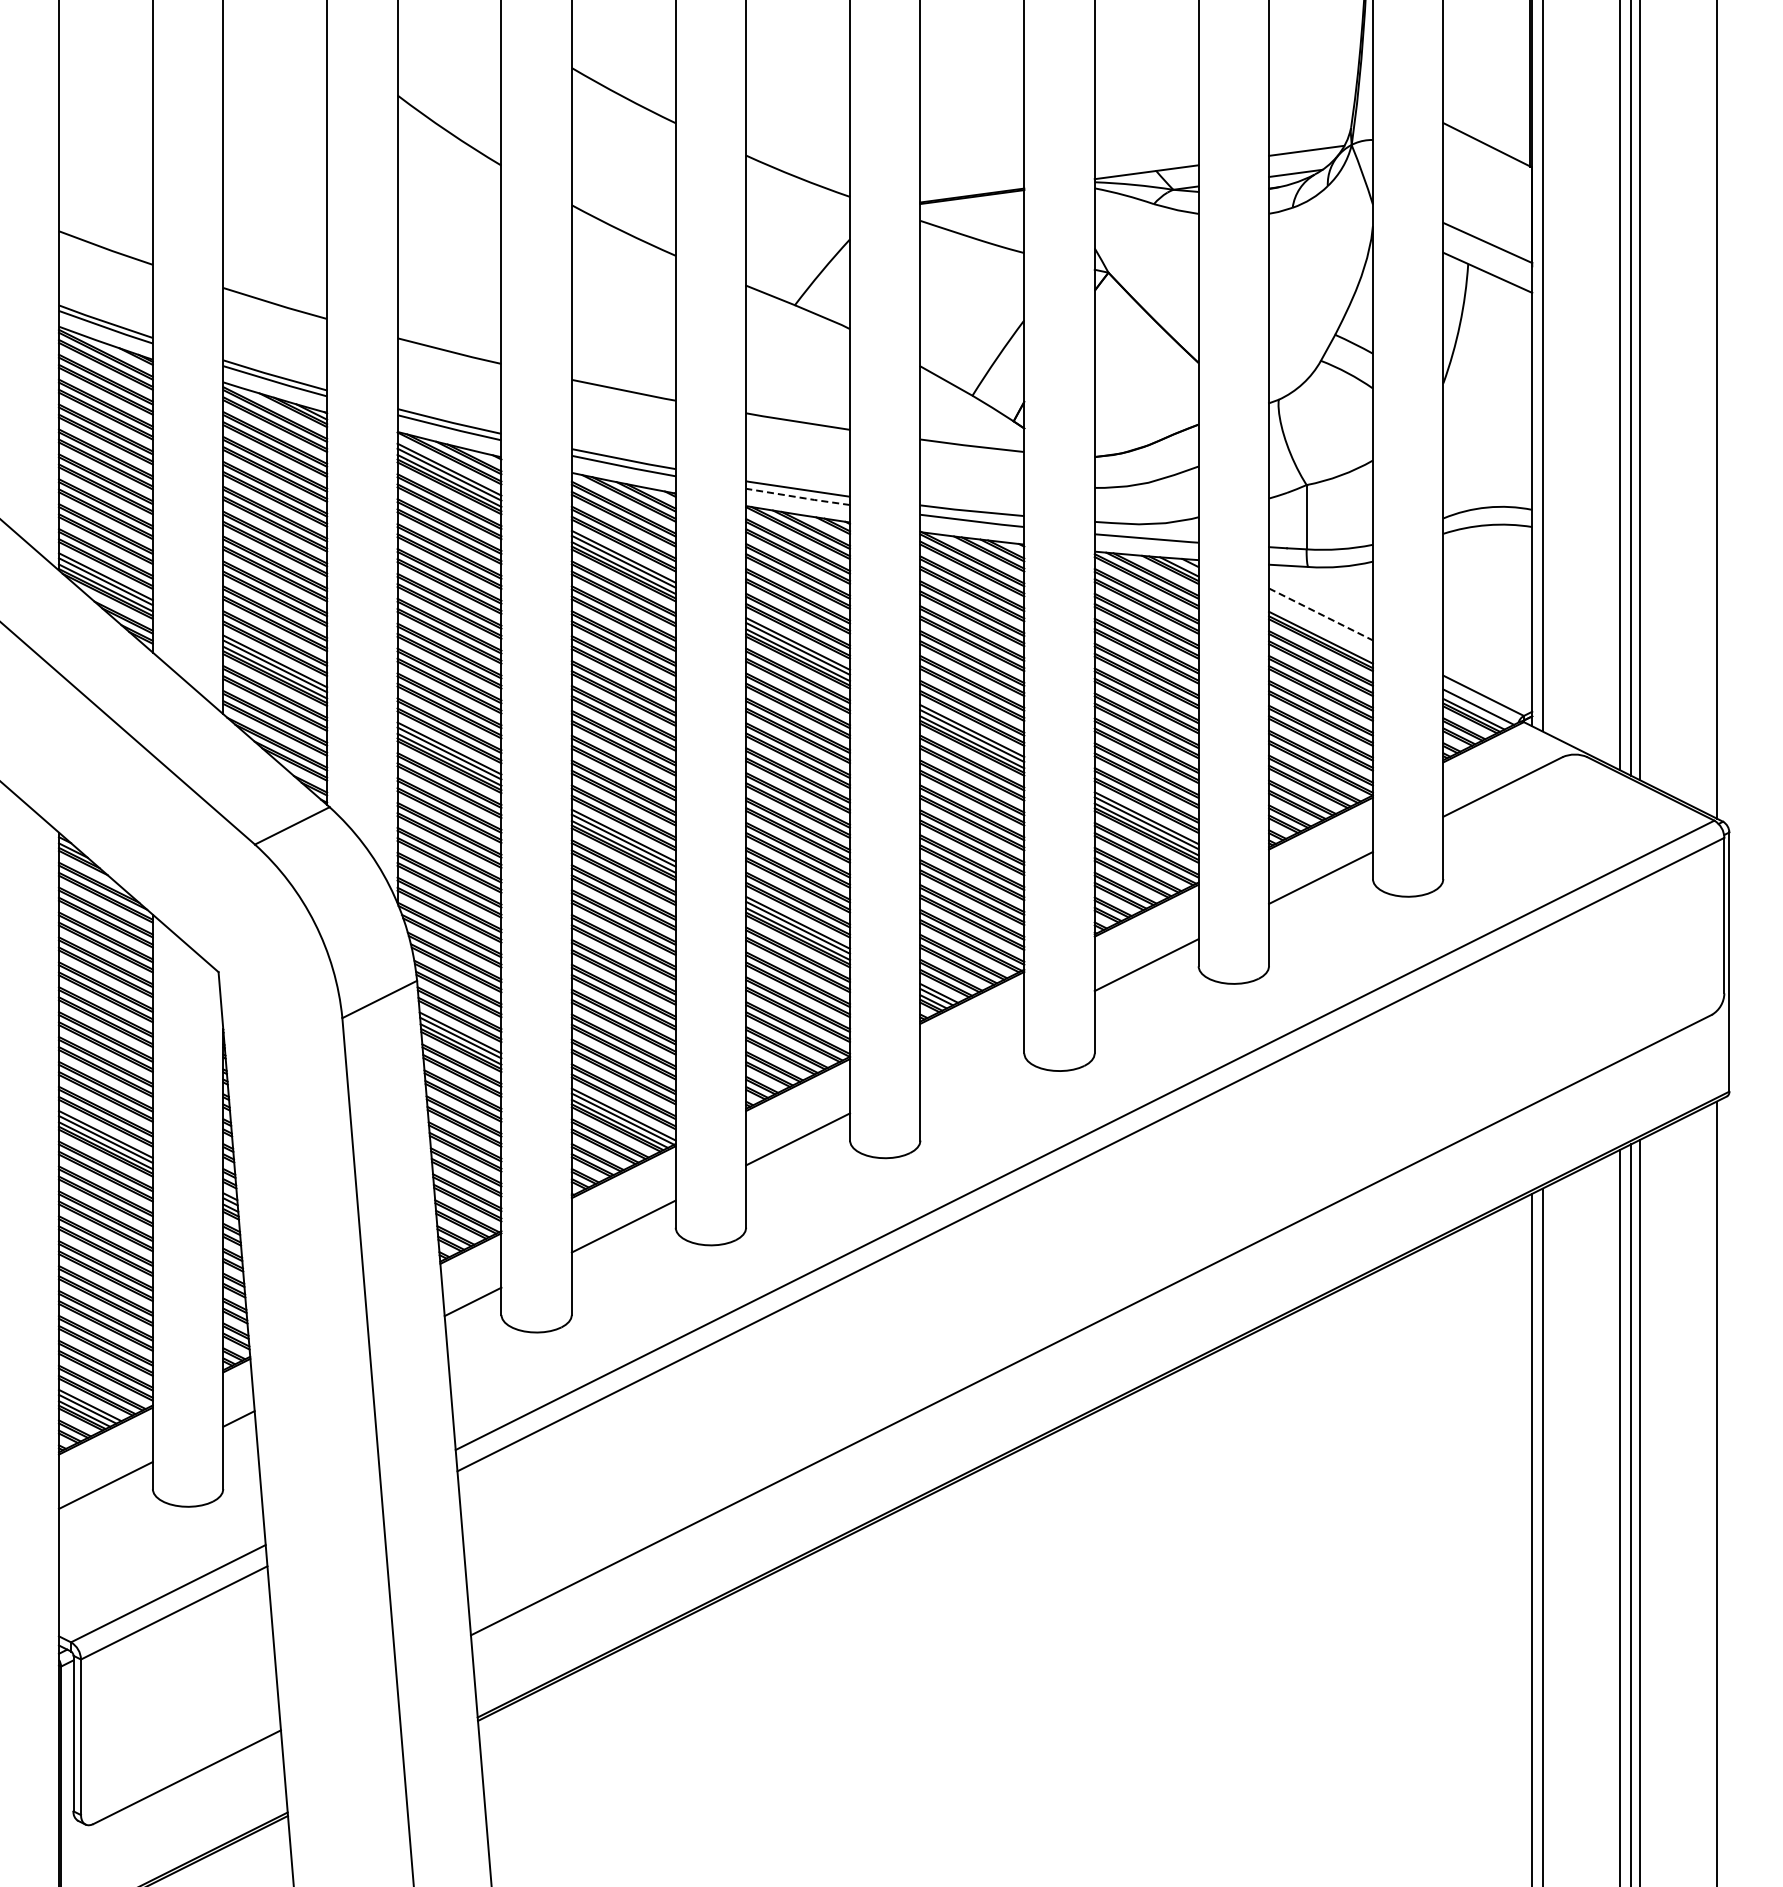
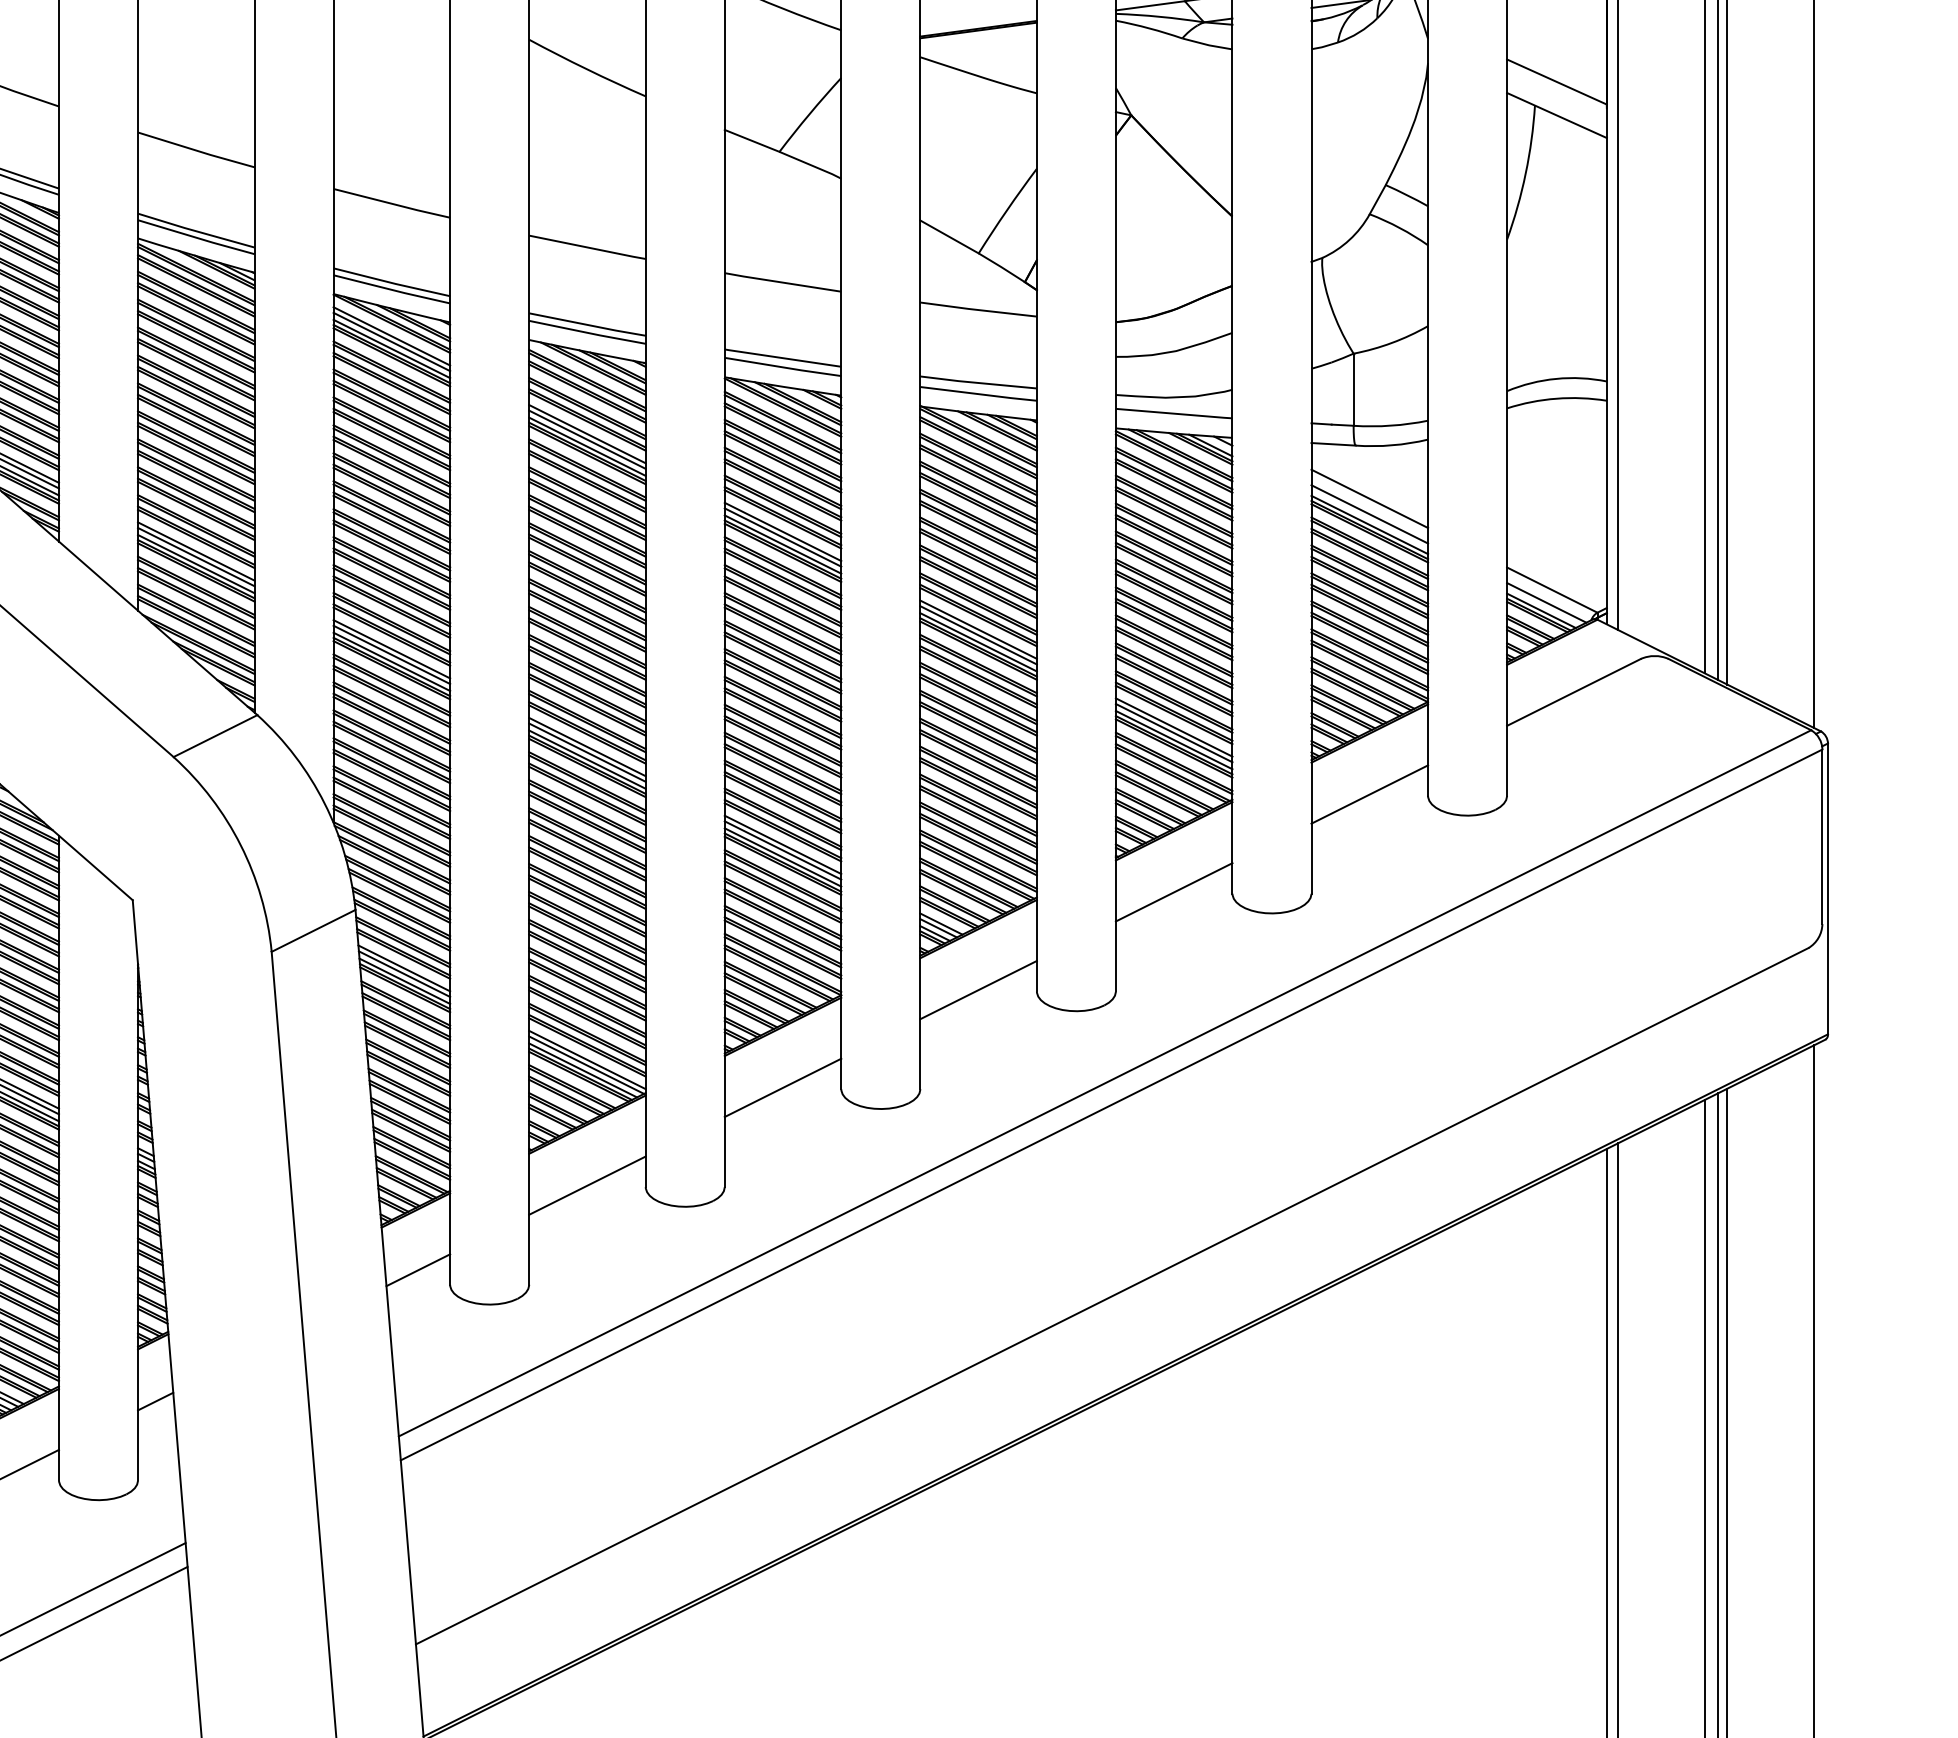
line: (798, 497) -> (783, 367), dashed -> solid
line: (1321, 614) -> (1370, 498), dashed -> solid
line: (1320, 628) -> (1369, 514), added
line: (972, 1052) -> (978, 990), added

